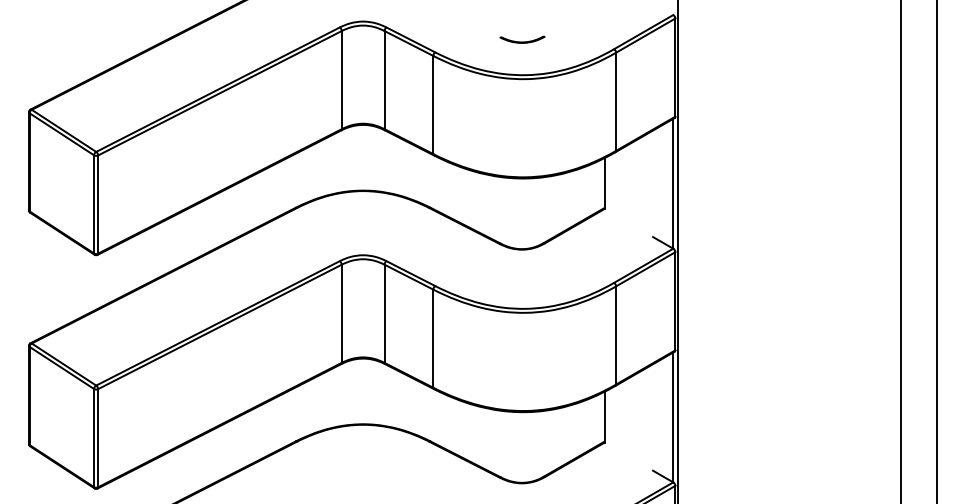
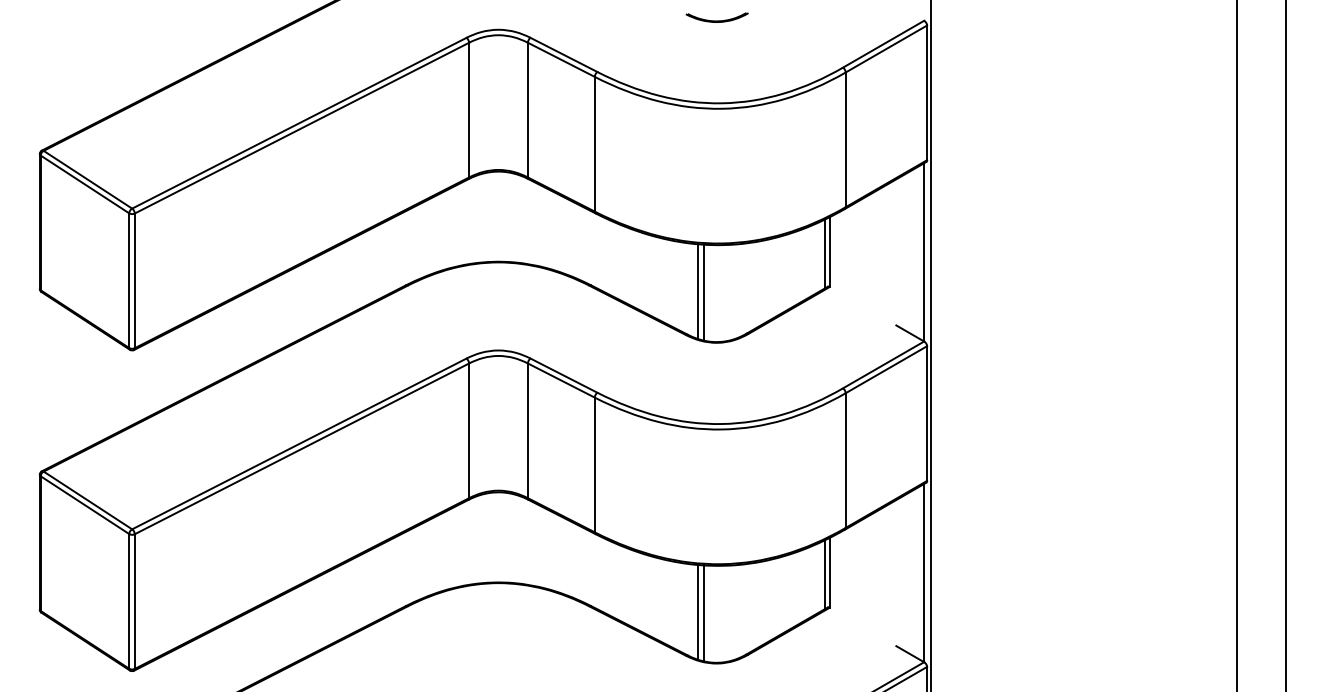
part: (521, 39) -> (716, 17), moved
line: (600, 184) -> (824, 253), added
line: (508, 212) -> (697, 291), added
line: (513, 213) -> (704, 292), added
line: (600, 418) -> (824, 574), added
line: (508, 446) -> (697, 612), added
line: (513, 446) -> (704, 613), added

